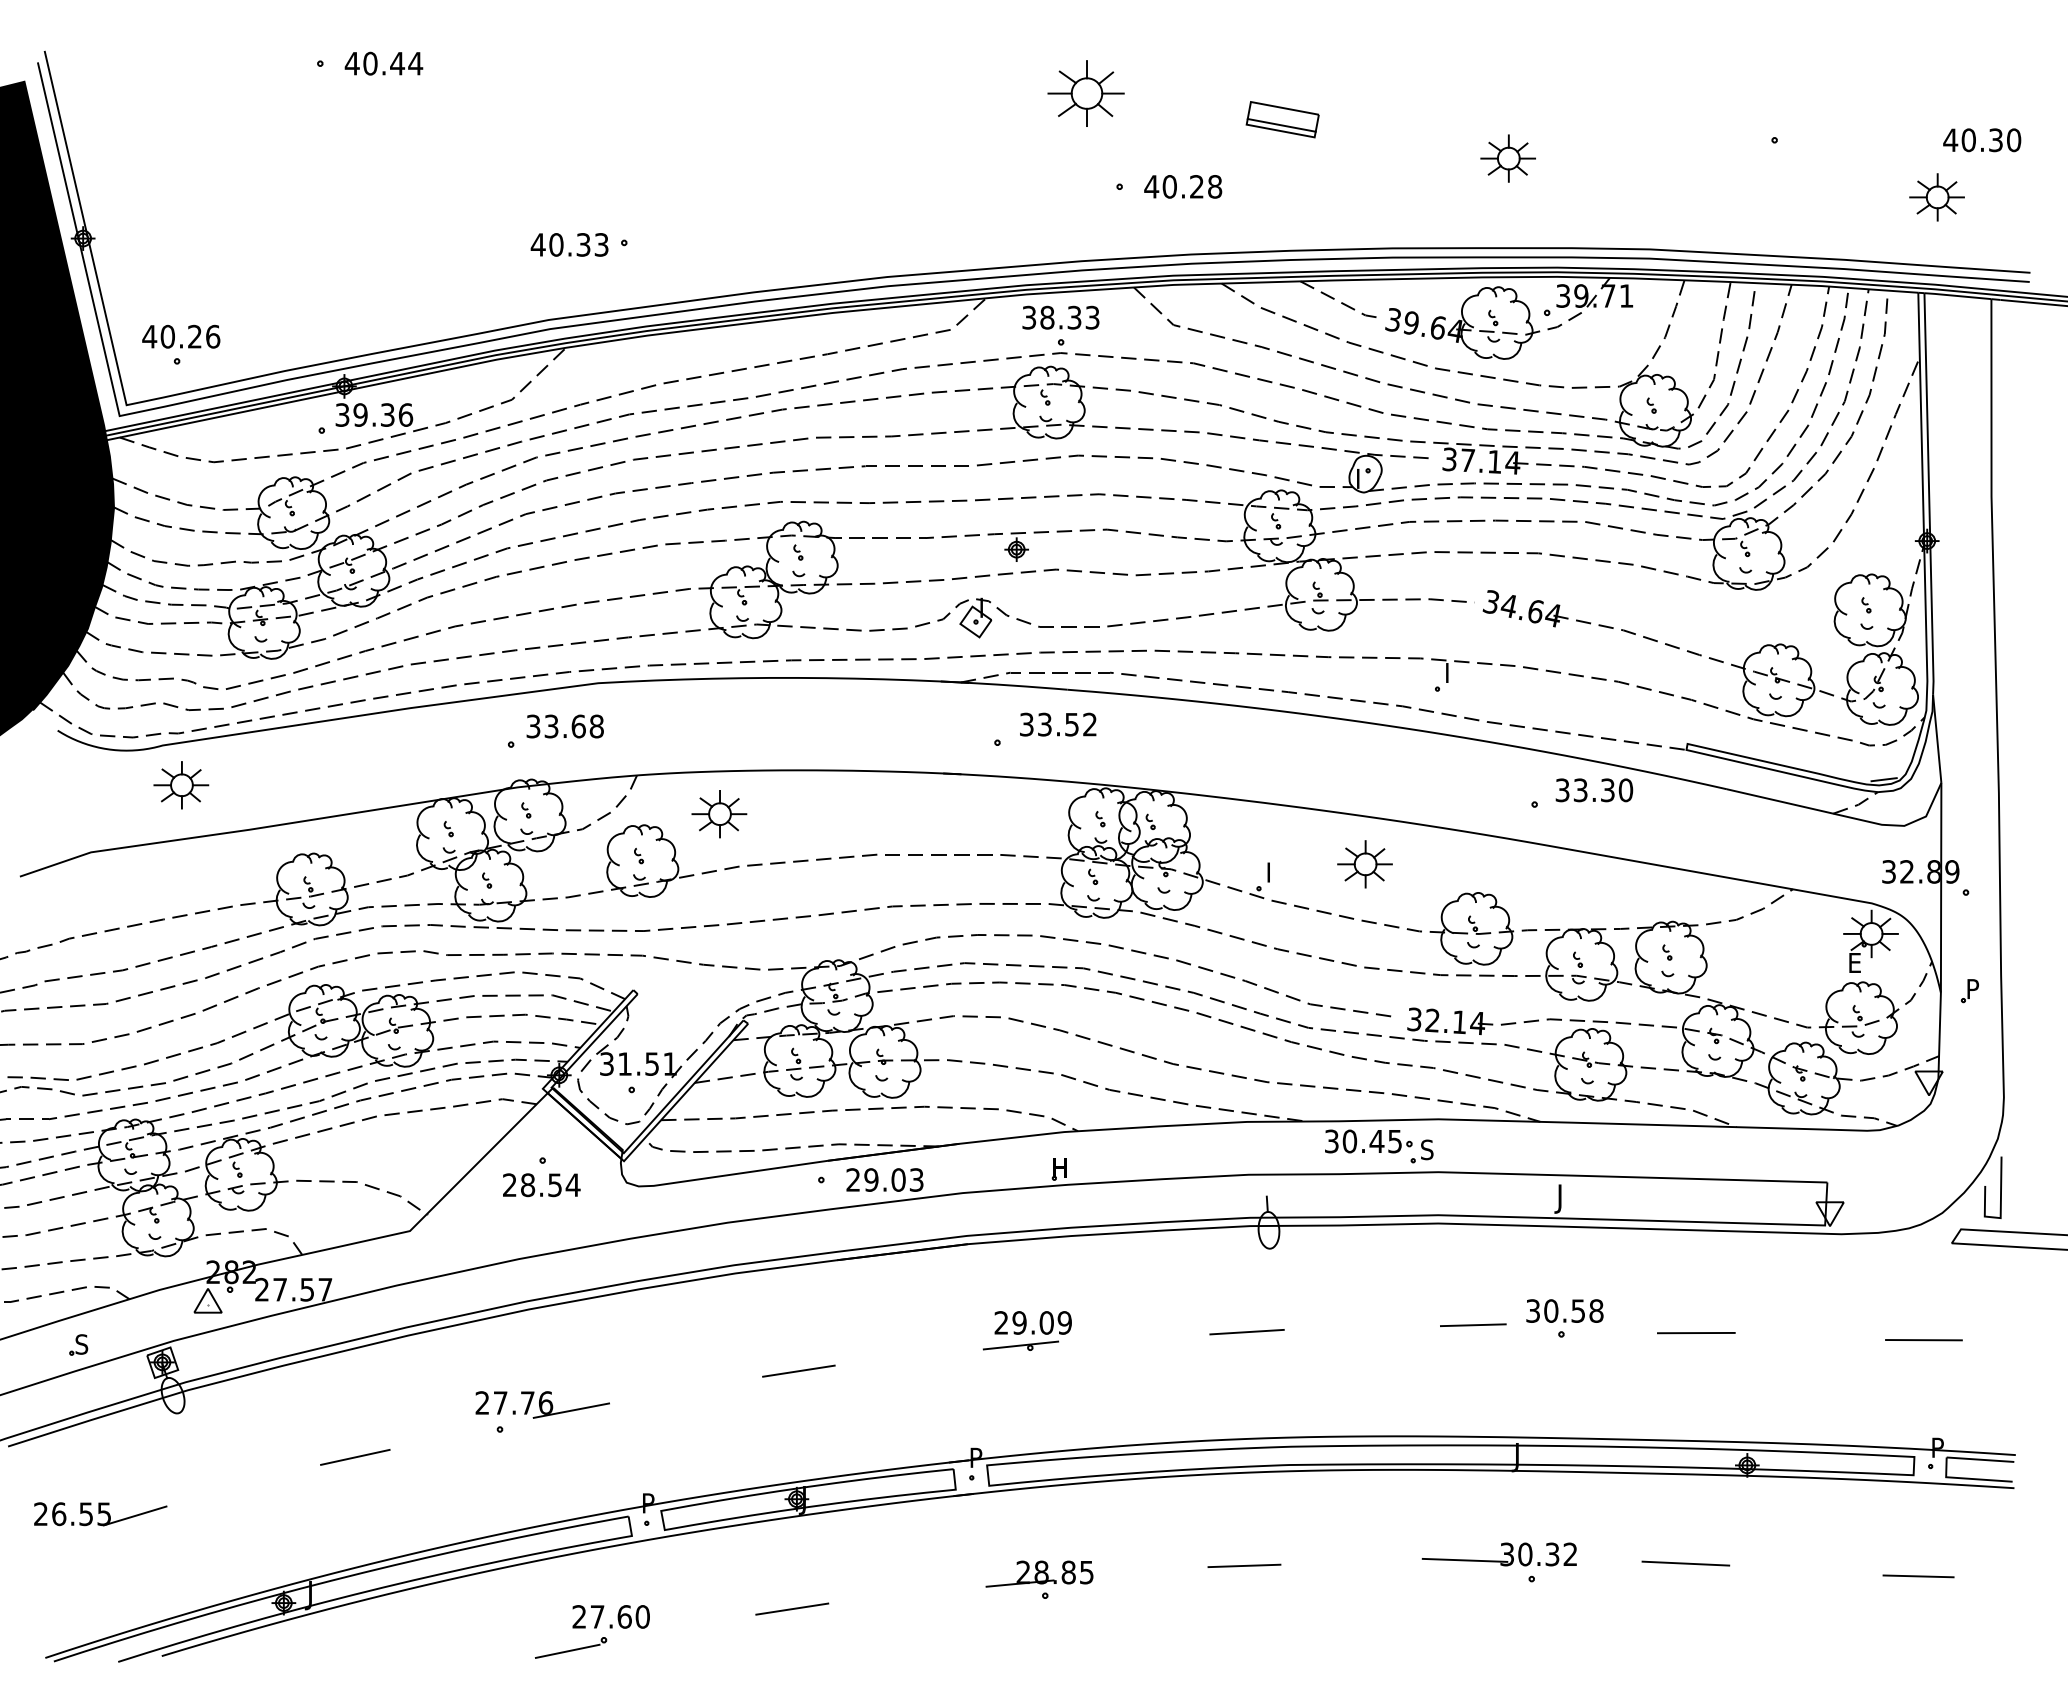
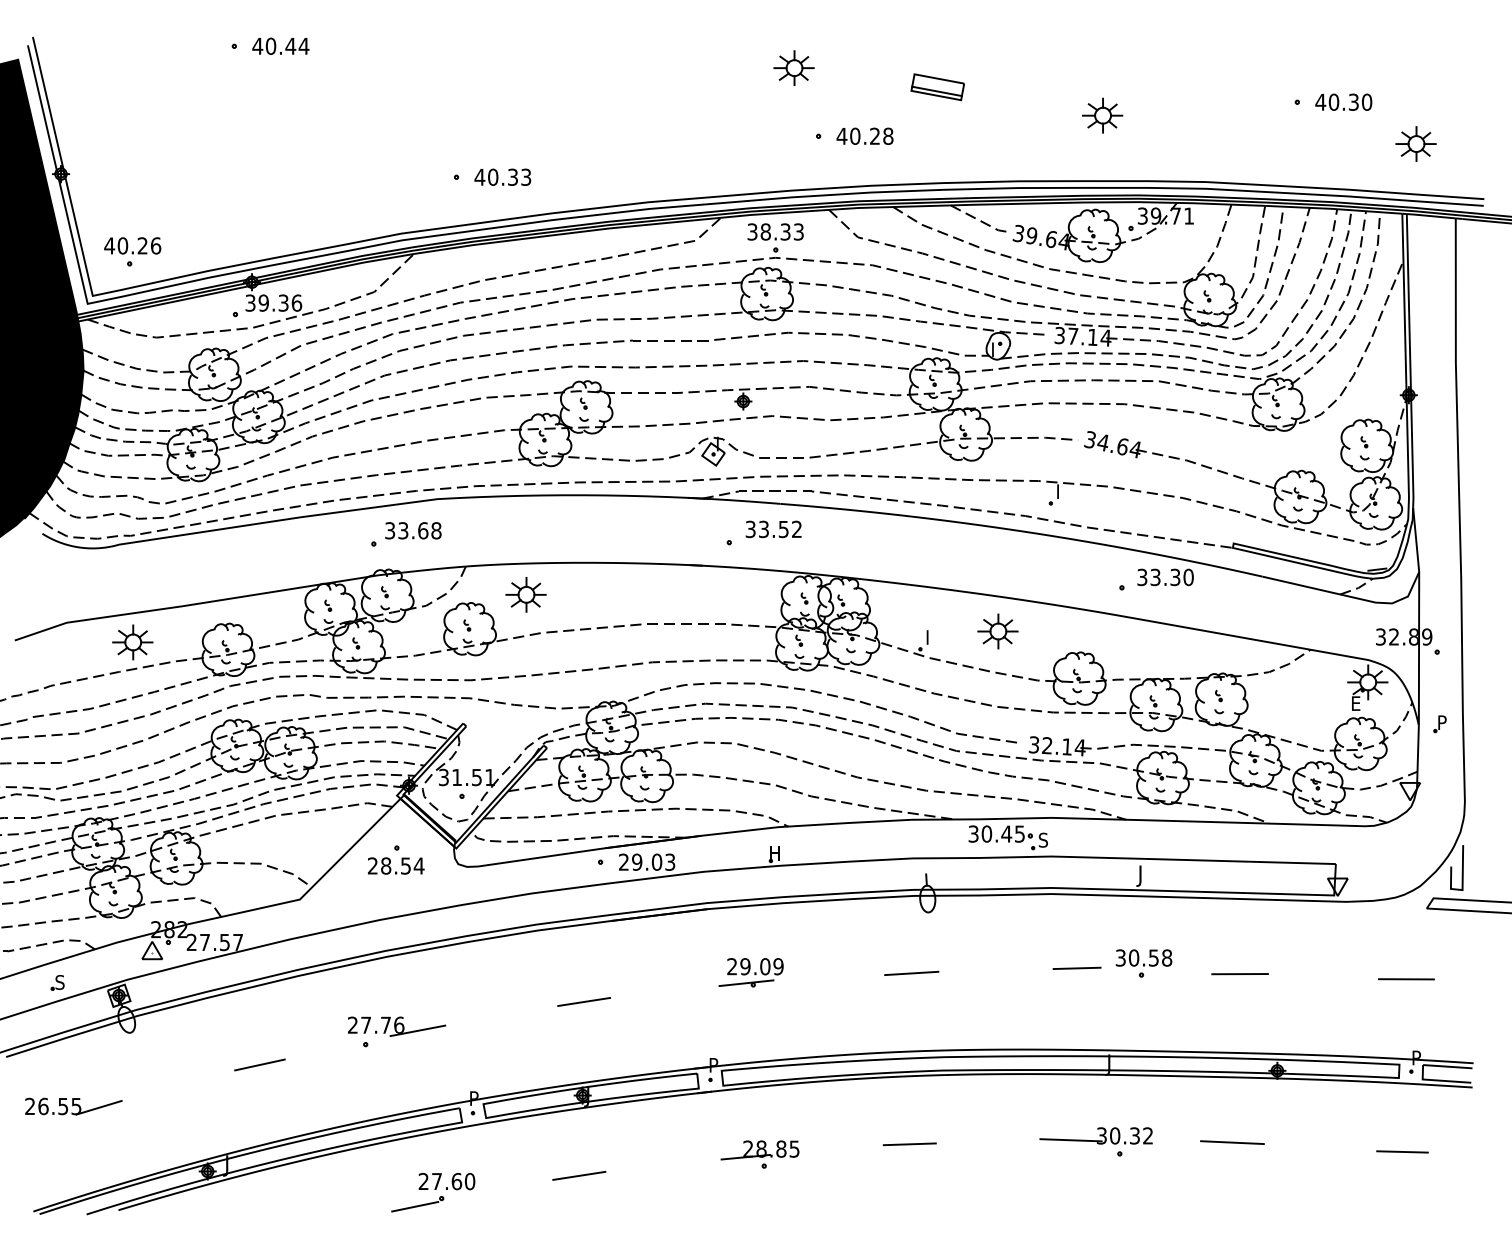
part: (1085, 93) -> (793, 68), size x0.71
text: (1982, 140) -> (1344, 102), moved
text: (569, 244) -> (502, 177), moved
part: (181, 785) -> (132, 642), moved

